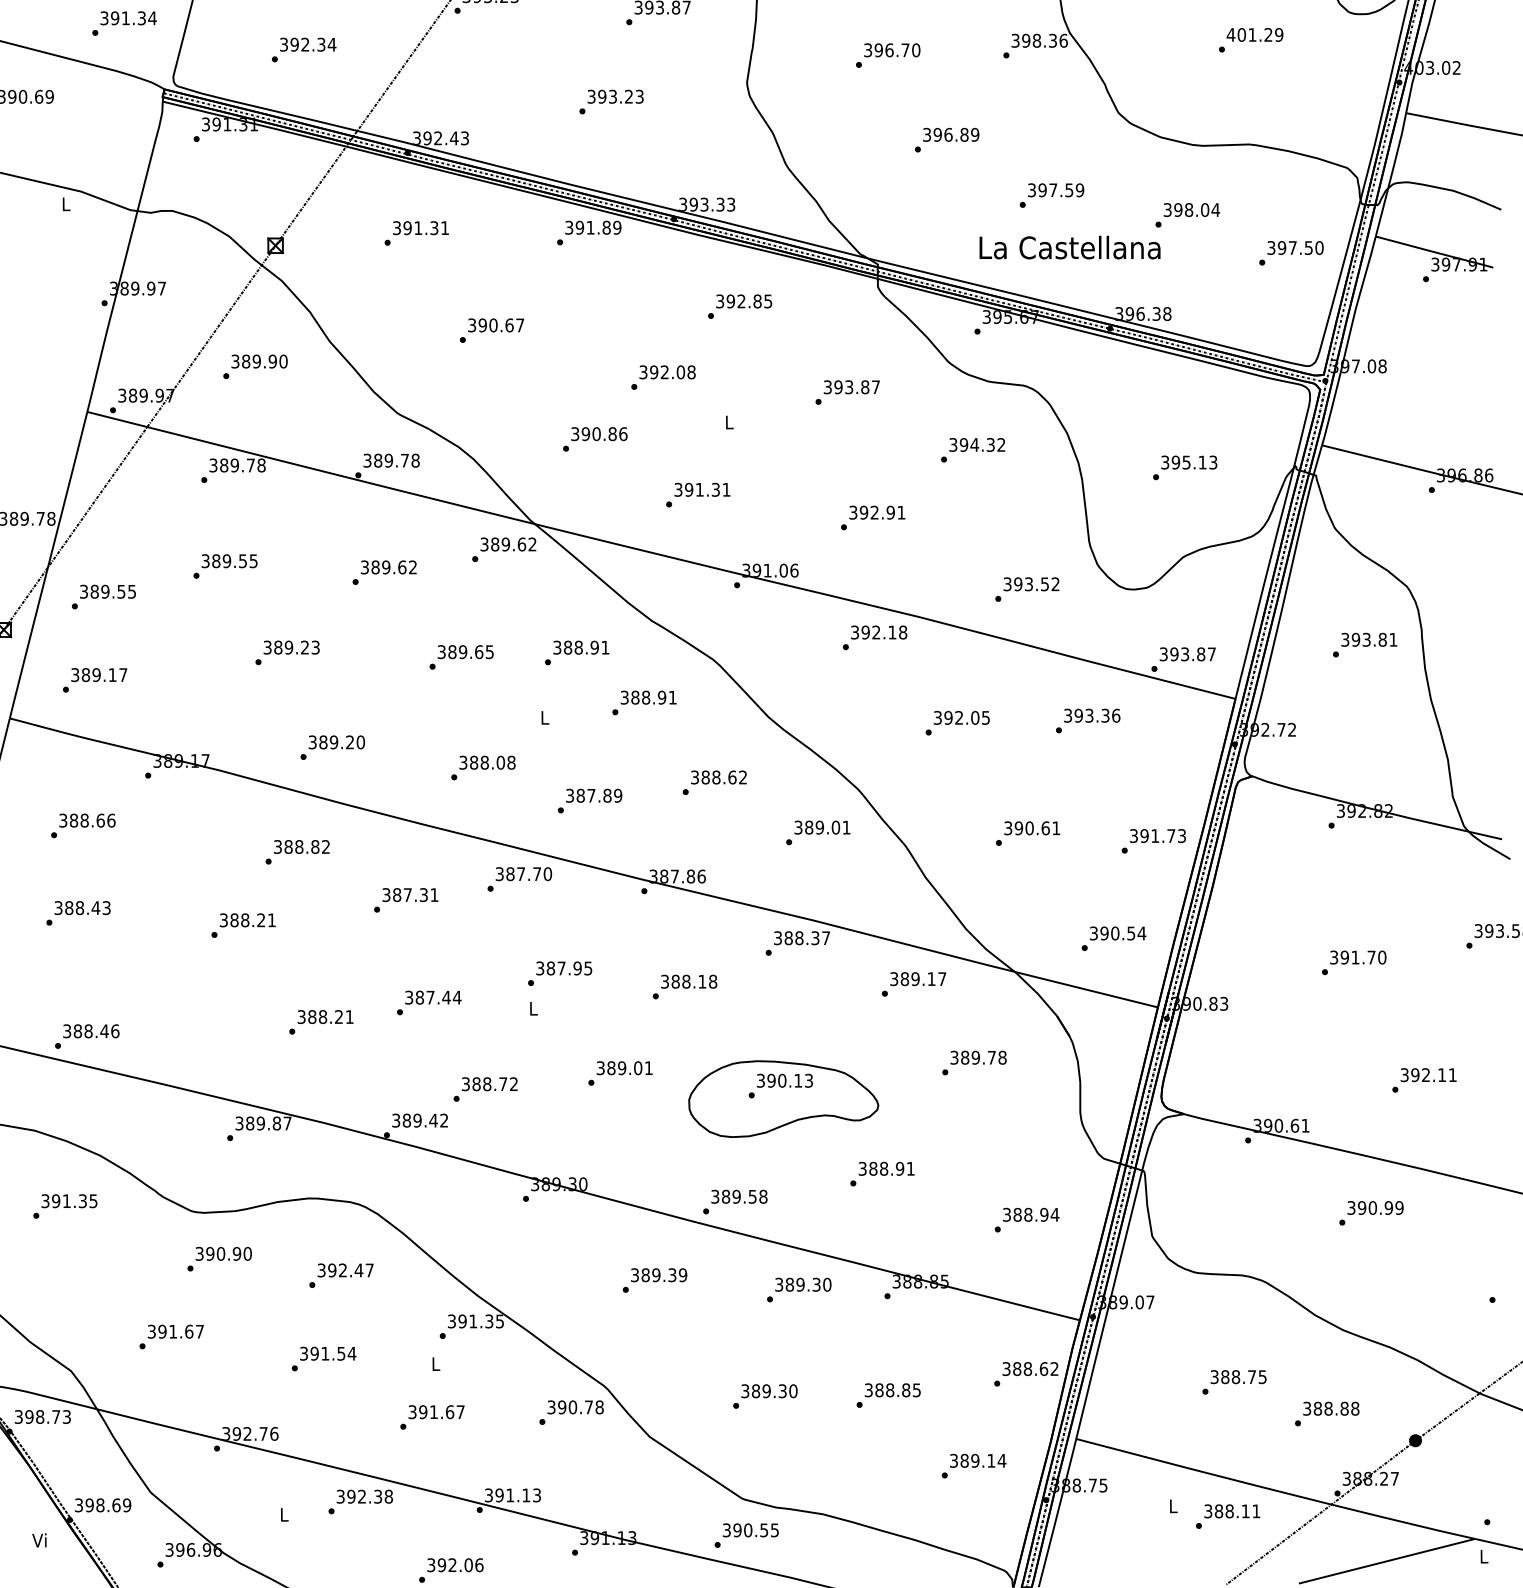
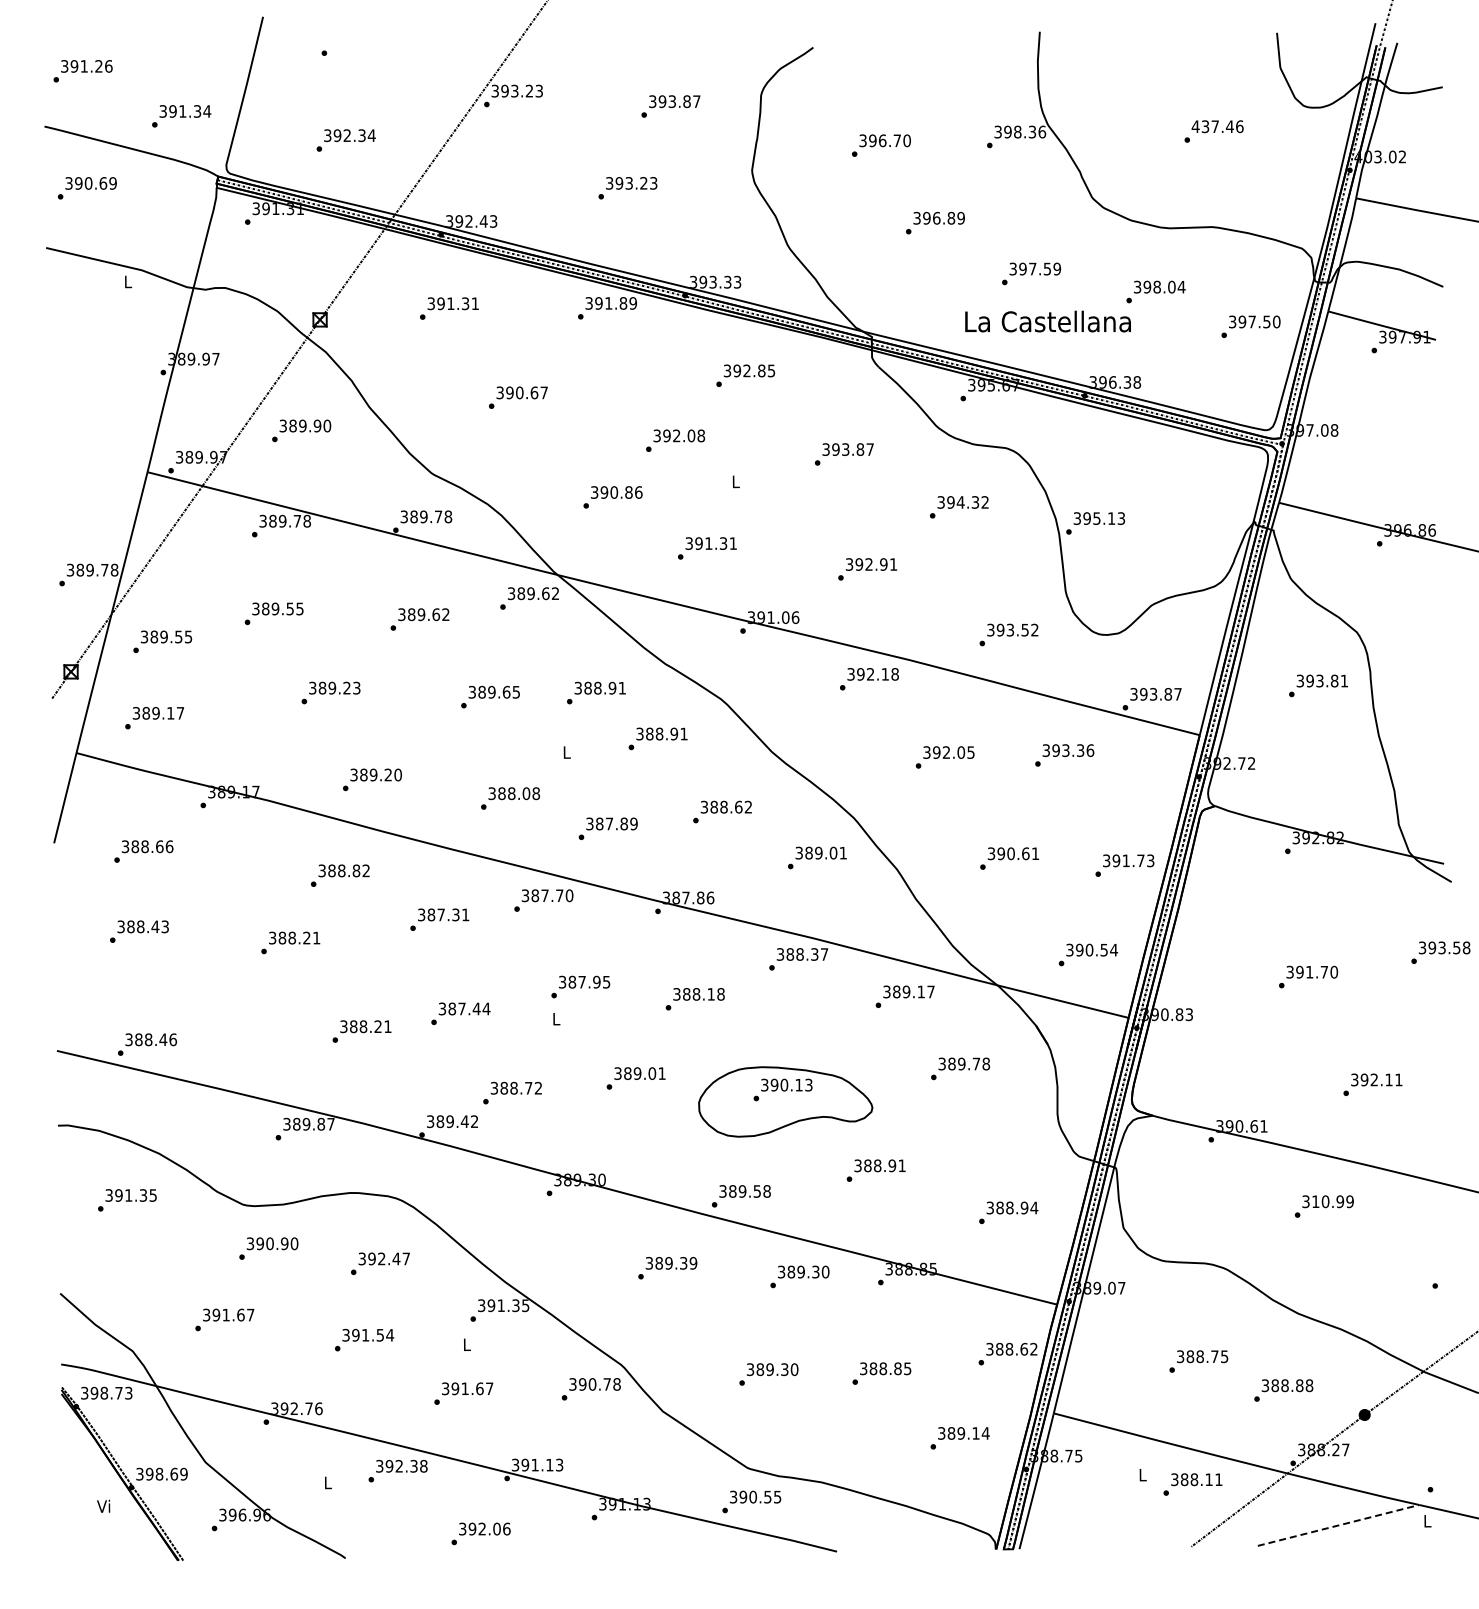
text: (1260, 34) -> (1222, 126), 401.29 -> 437.46
text: (1185, 467) -> (1095, 523), moved
text: (1361, 1207) -> (1315, 1201), 390.99 -> 310.99
line: (1386, 1561) -> (1338, 1525), solid -> dashed

